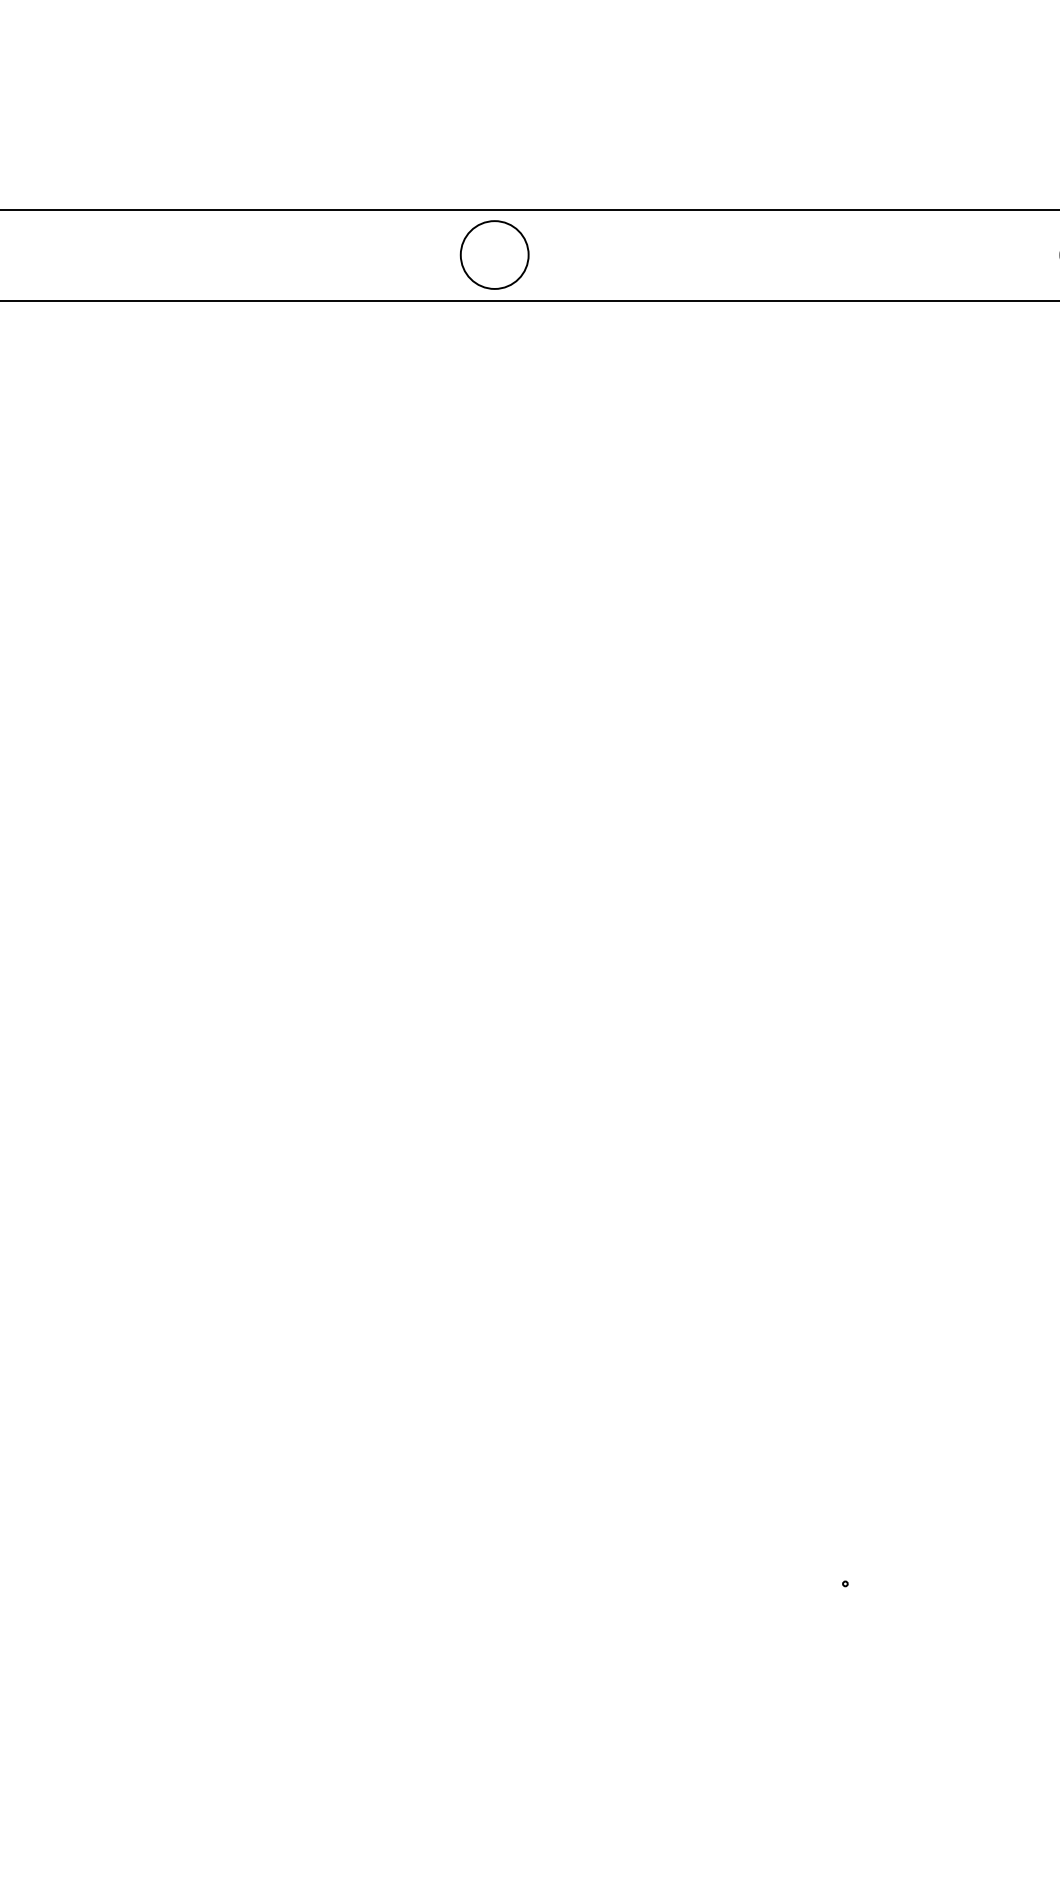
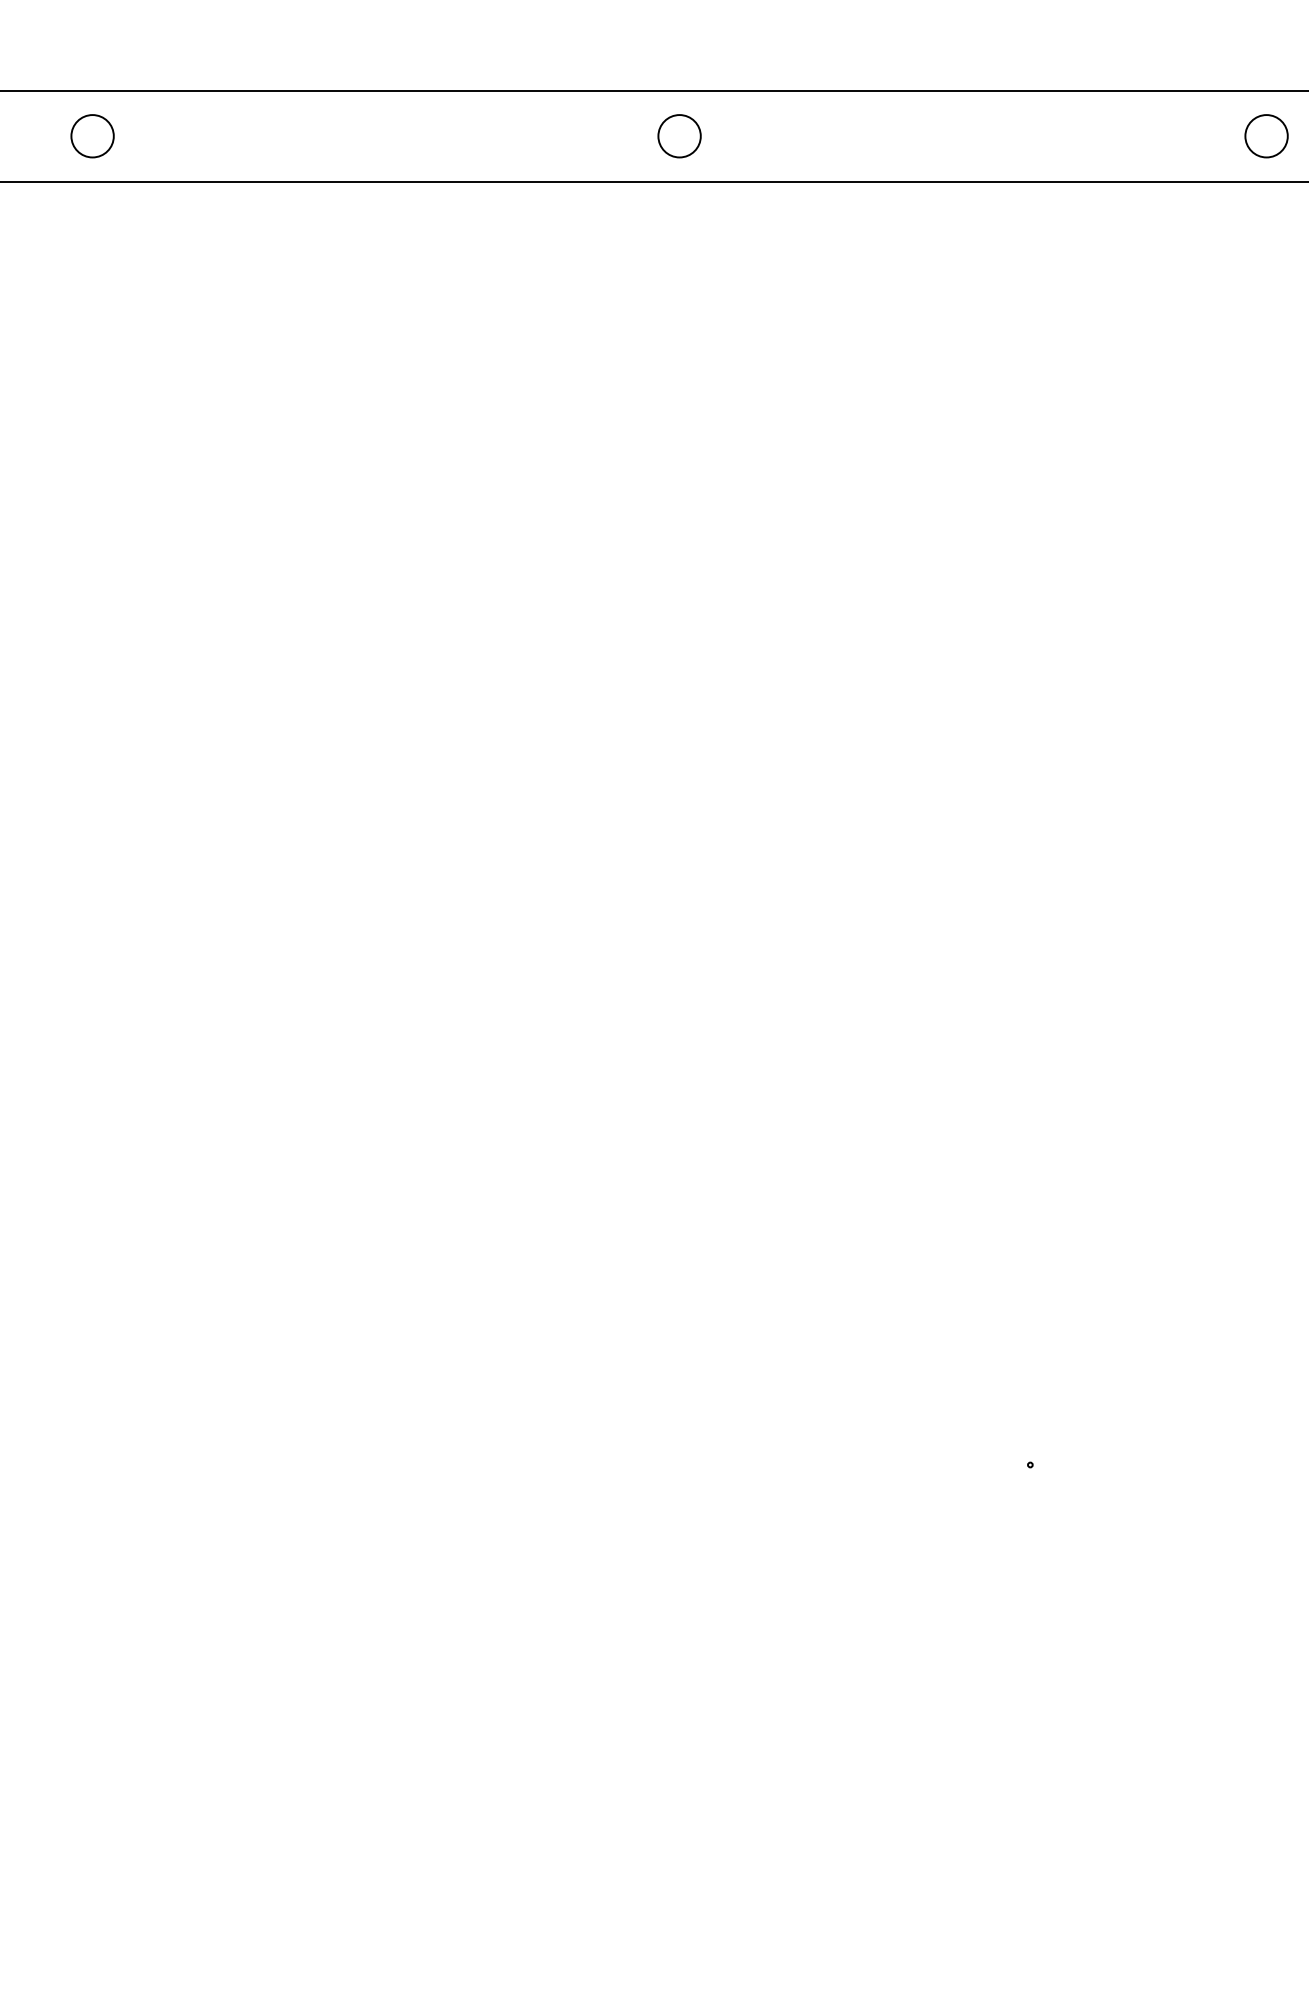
circle: (494, 255) -> (679, 136), size x0.62

